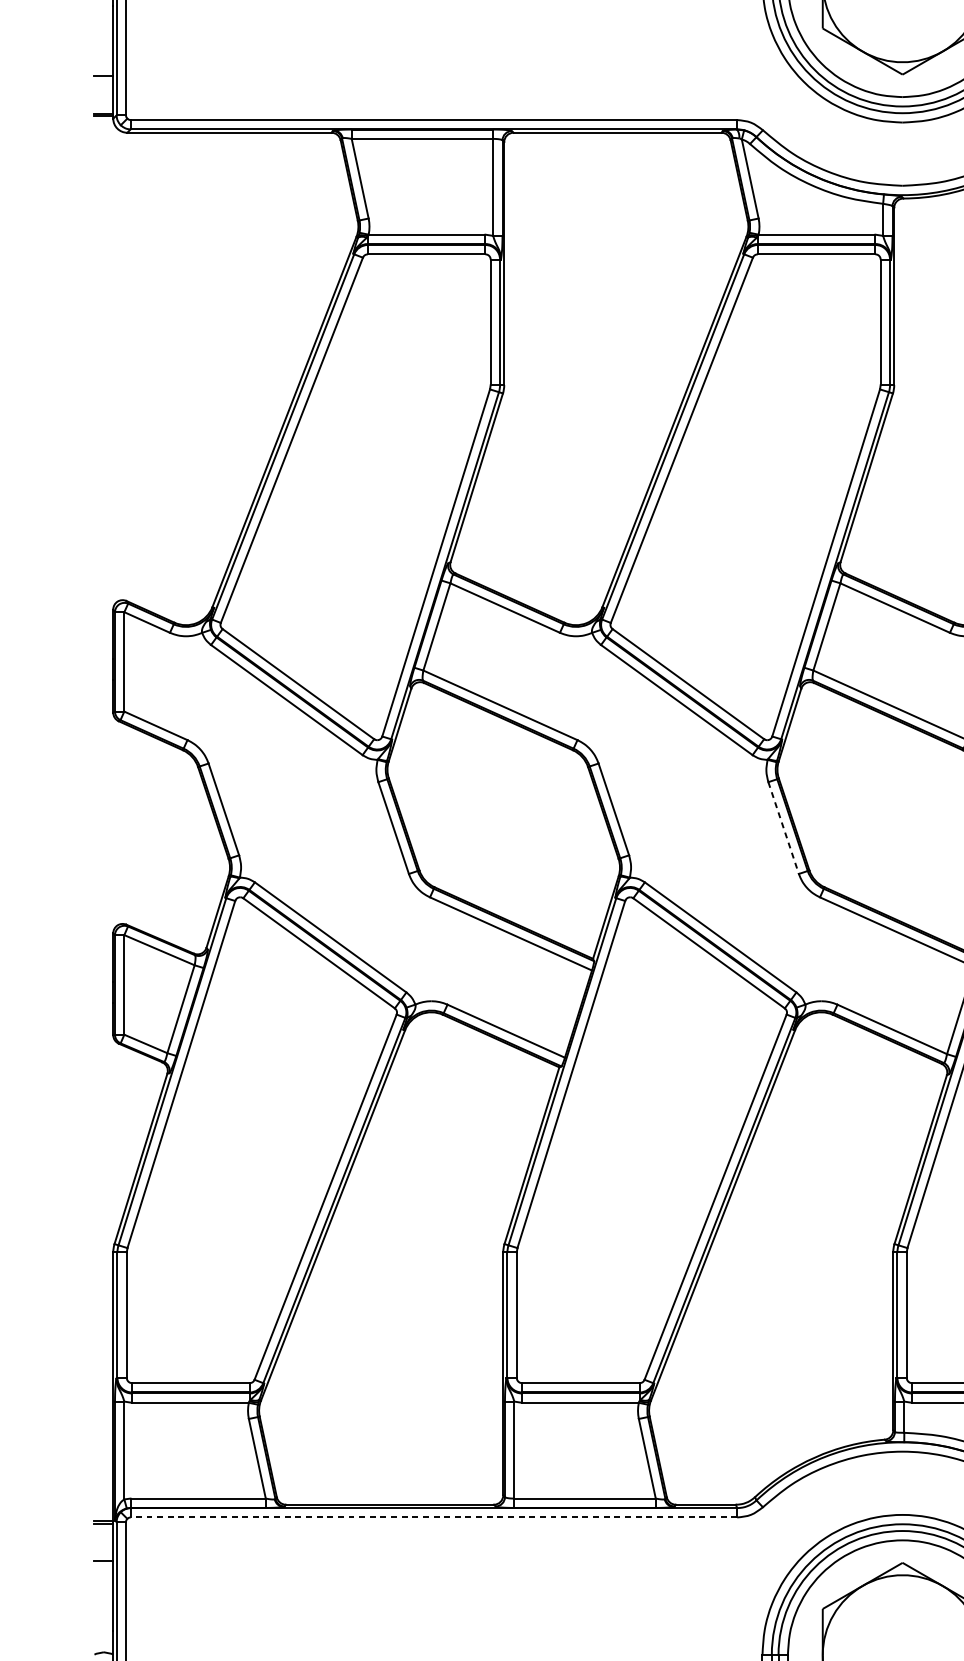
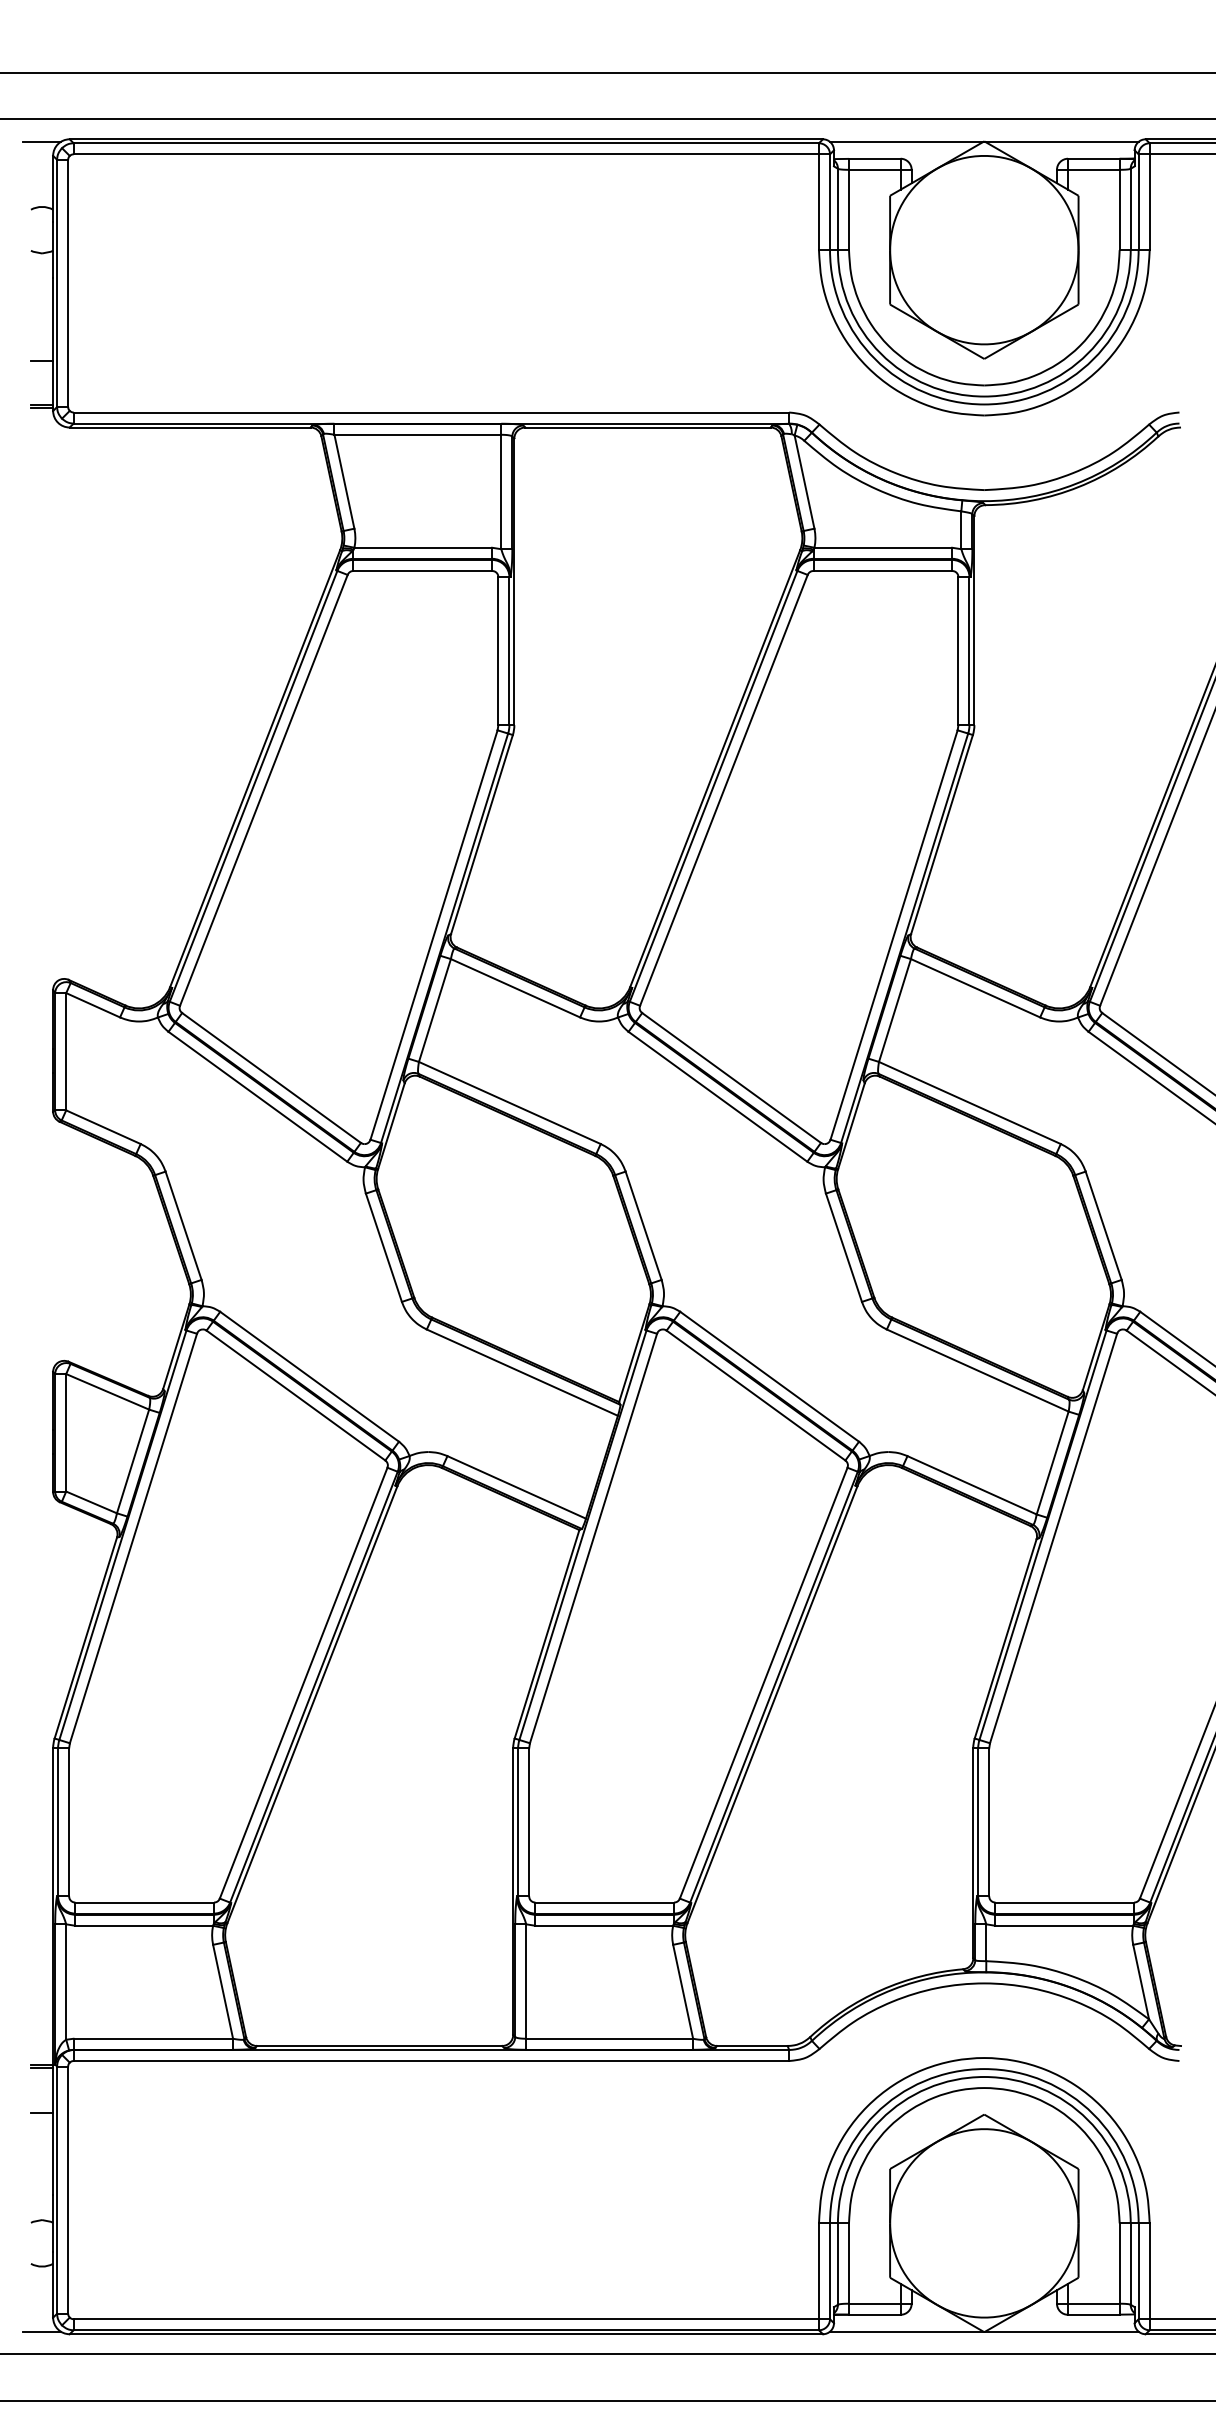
line: (784, 828) -> (844, 1248), dashed -> solid
line: (434, 1517) -> (431, 2061), dashed -> solid

